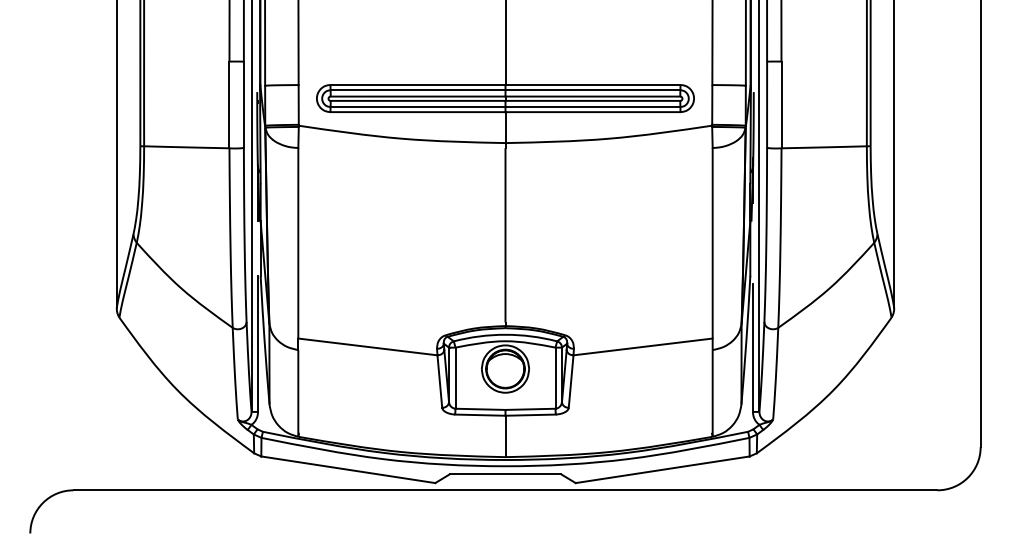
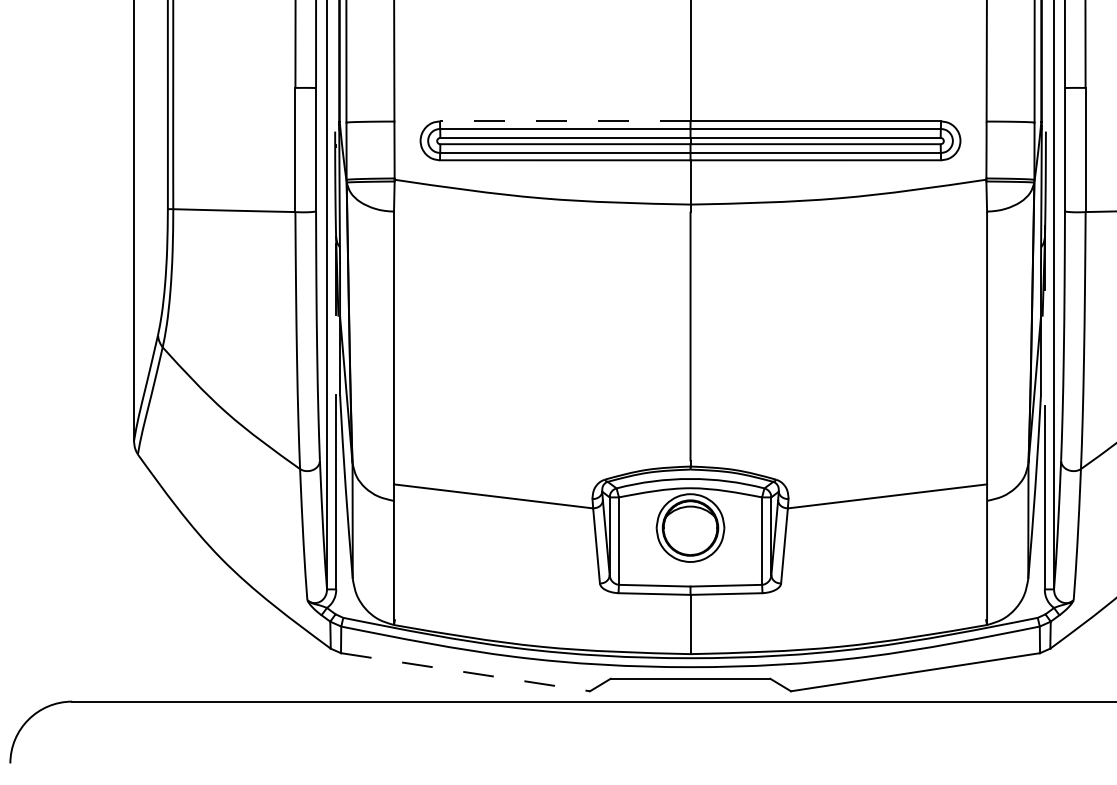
line: (417, 84) -> (564, 120), solid -> dashed
line: (348, 469) -> (465, 671), solid -> dashed

